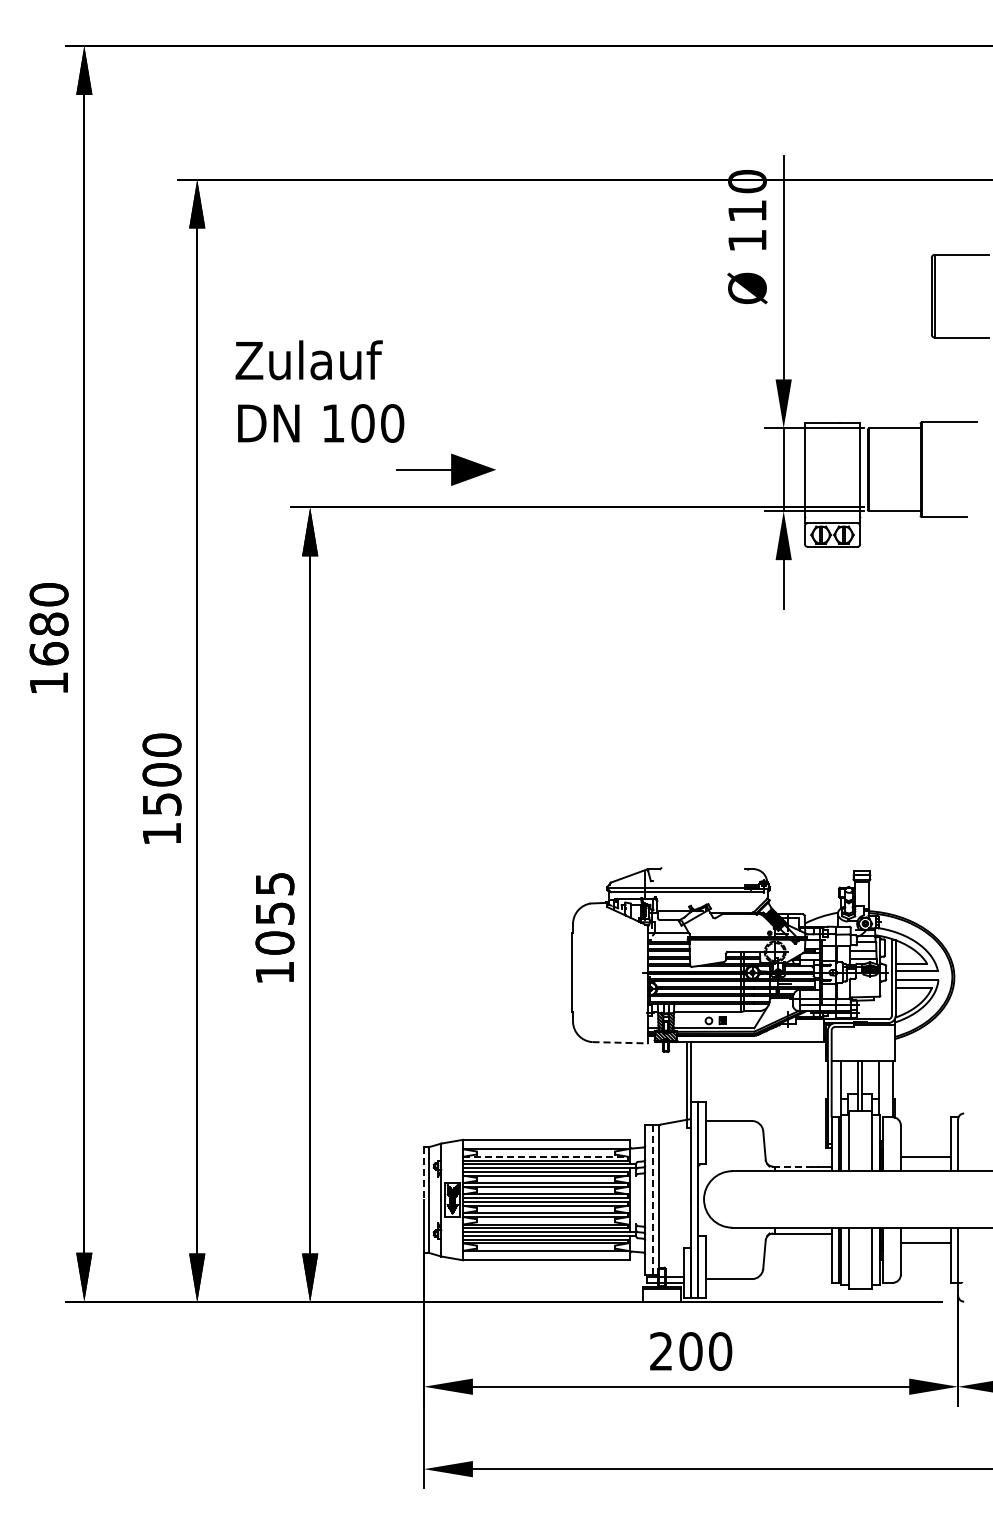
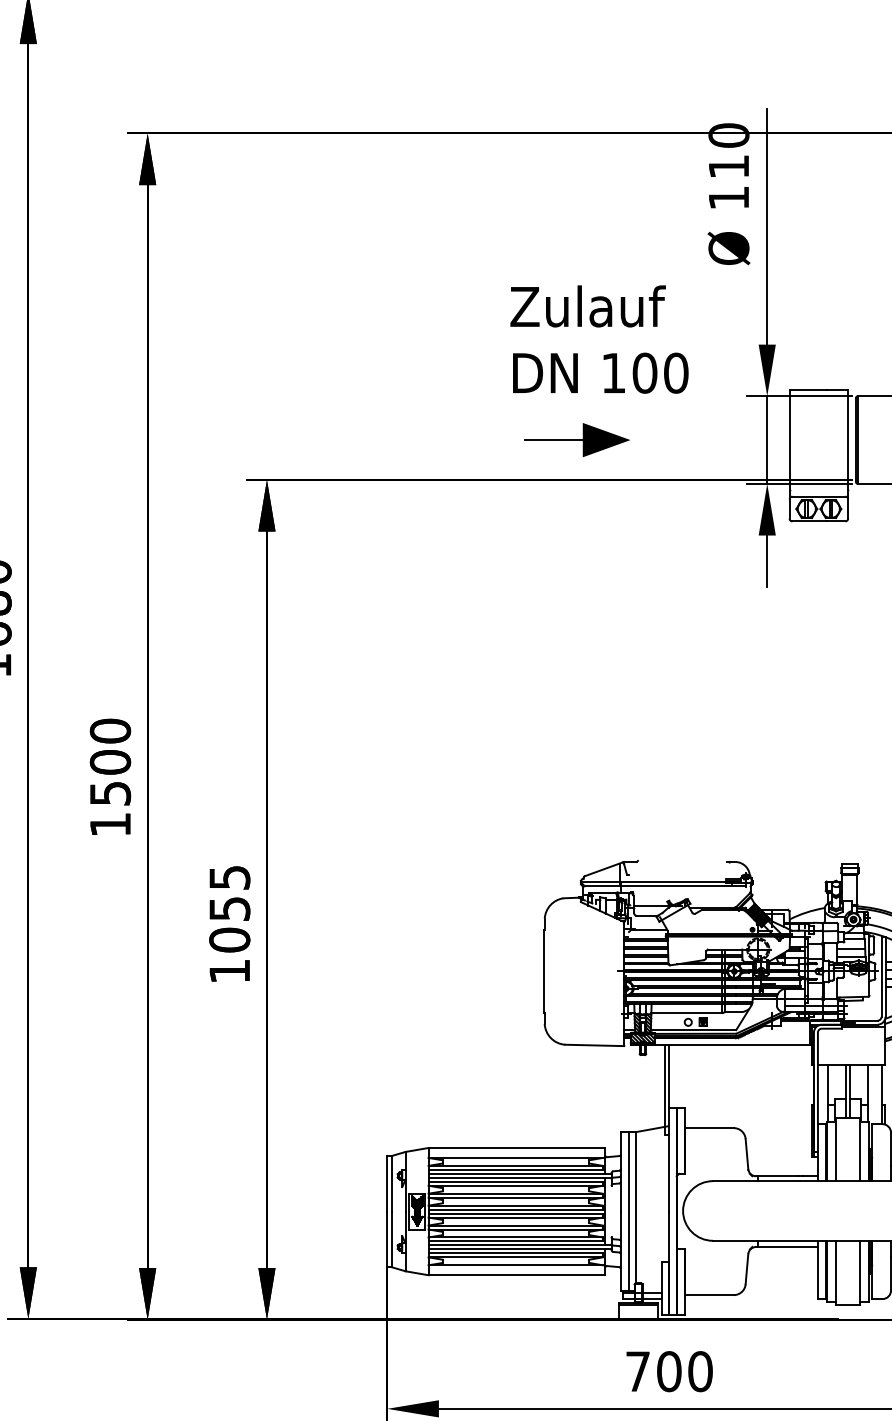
text: (319, 391) -> (599, 339), moved
part: (445, 469) -> (576, 439), moved
line: (620, 1042) -> (594, 1045), dashed -> solid
line: (546, 1156) -> (516, 1165), dashed -> solid
line: (794, 1166) -> (778, 1176), dashed -> solid
line: (423, 1174) -> (386, 1184), dashed -> solid
line: (652, 1199) -> (628, 1211), dashed -> solid
text: (661, 1351) -> (638, 1371), 200 -> 700

